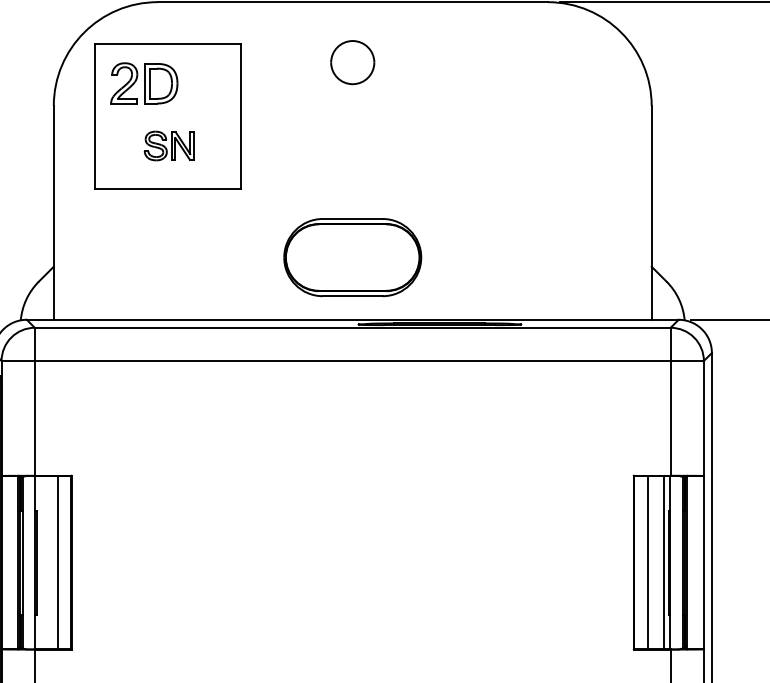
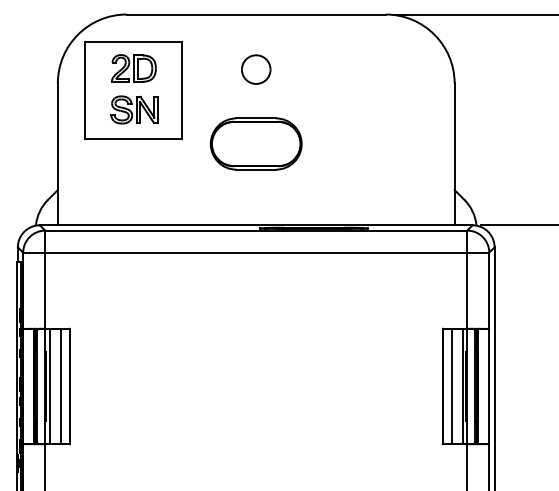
part: (353, 62) -> (256, 69), moved
part: (143, 83) -> (133, 68), moved
part: (169, 145) -> (134, 109), size x1.43
part: (351, 256) -> (255, 143), moved
line: (41, 562) -> (49, 386), added

